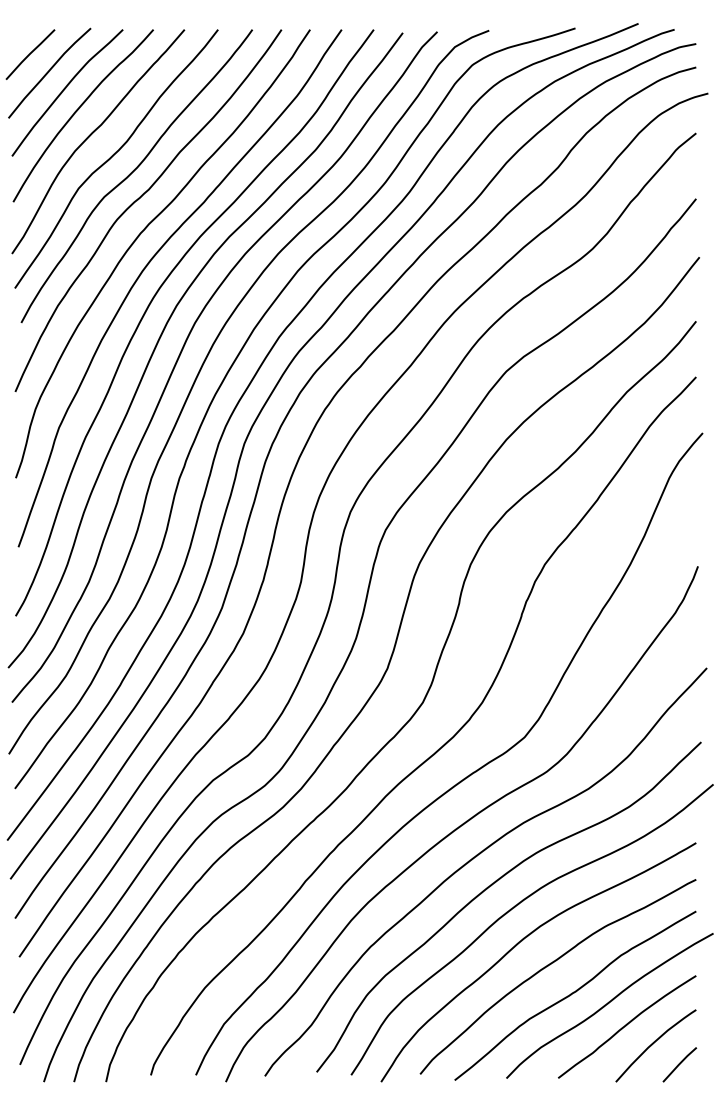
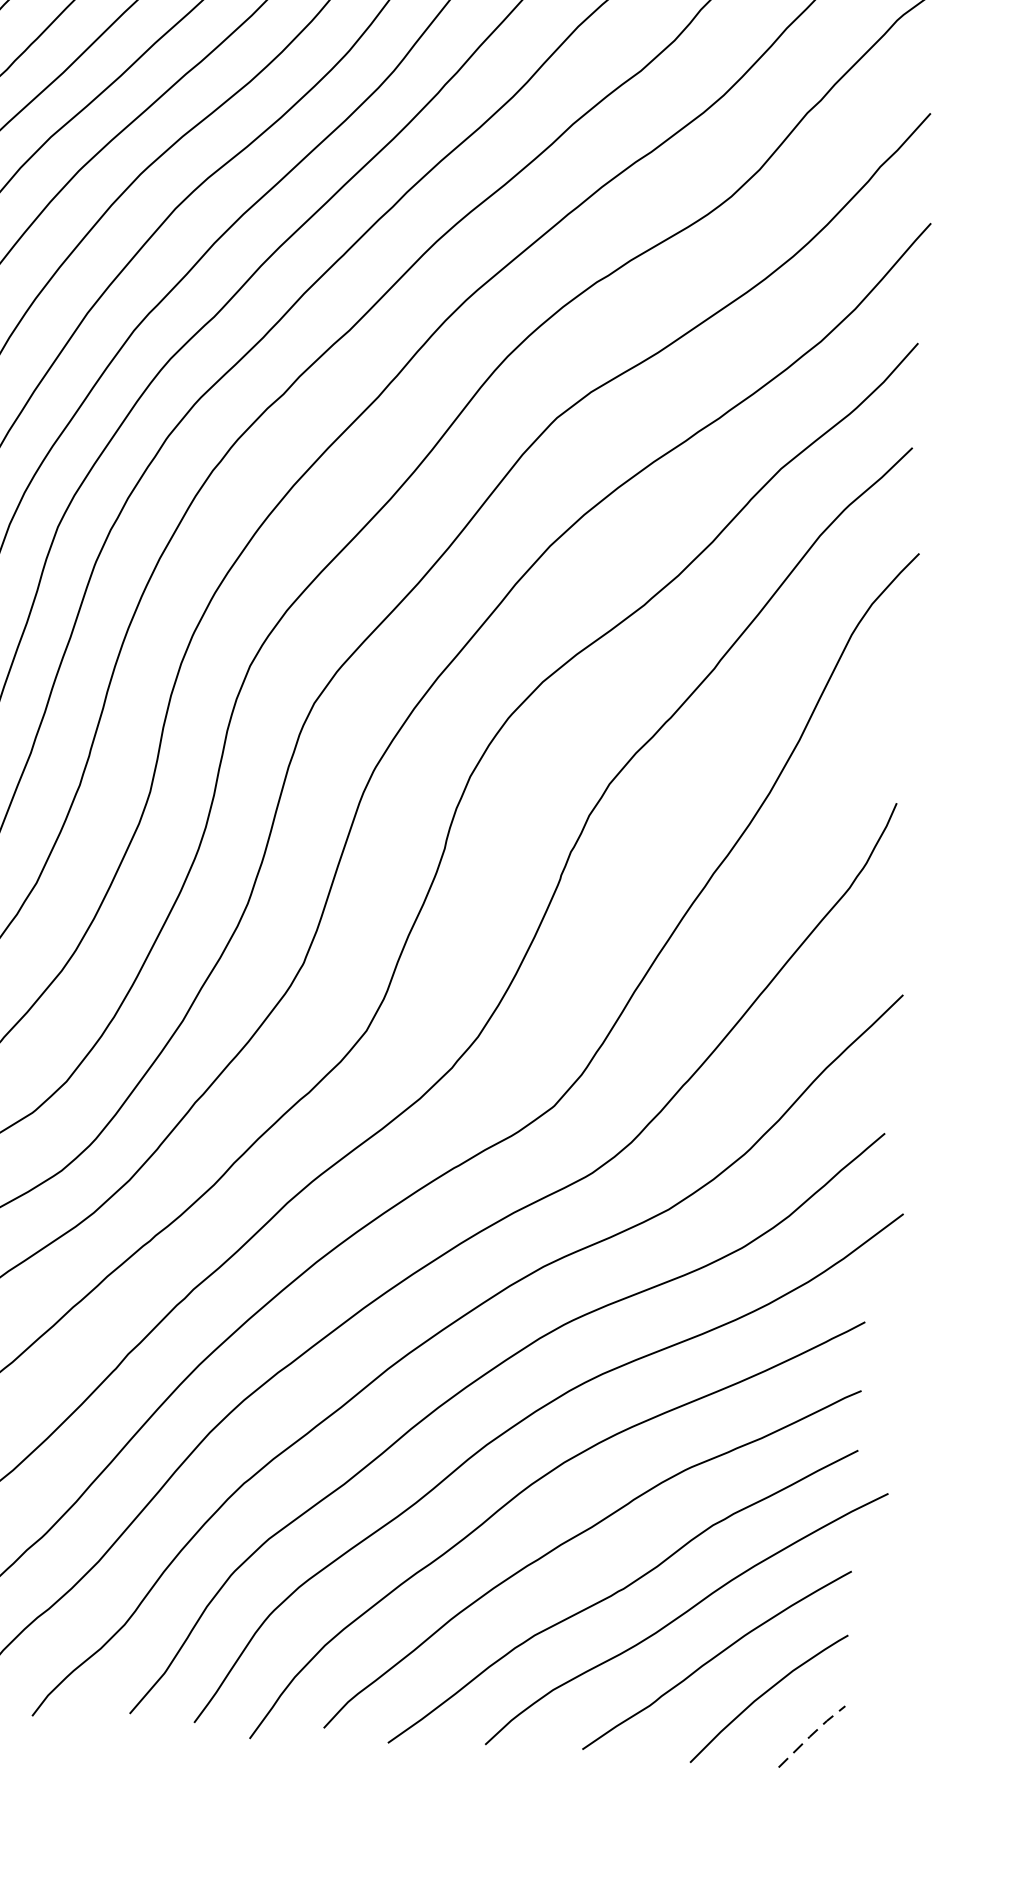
line: (679, 1064) -> (811, 1736), solid -> dashed

